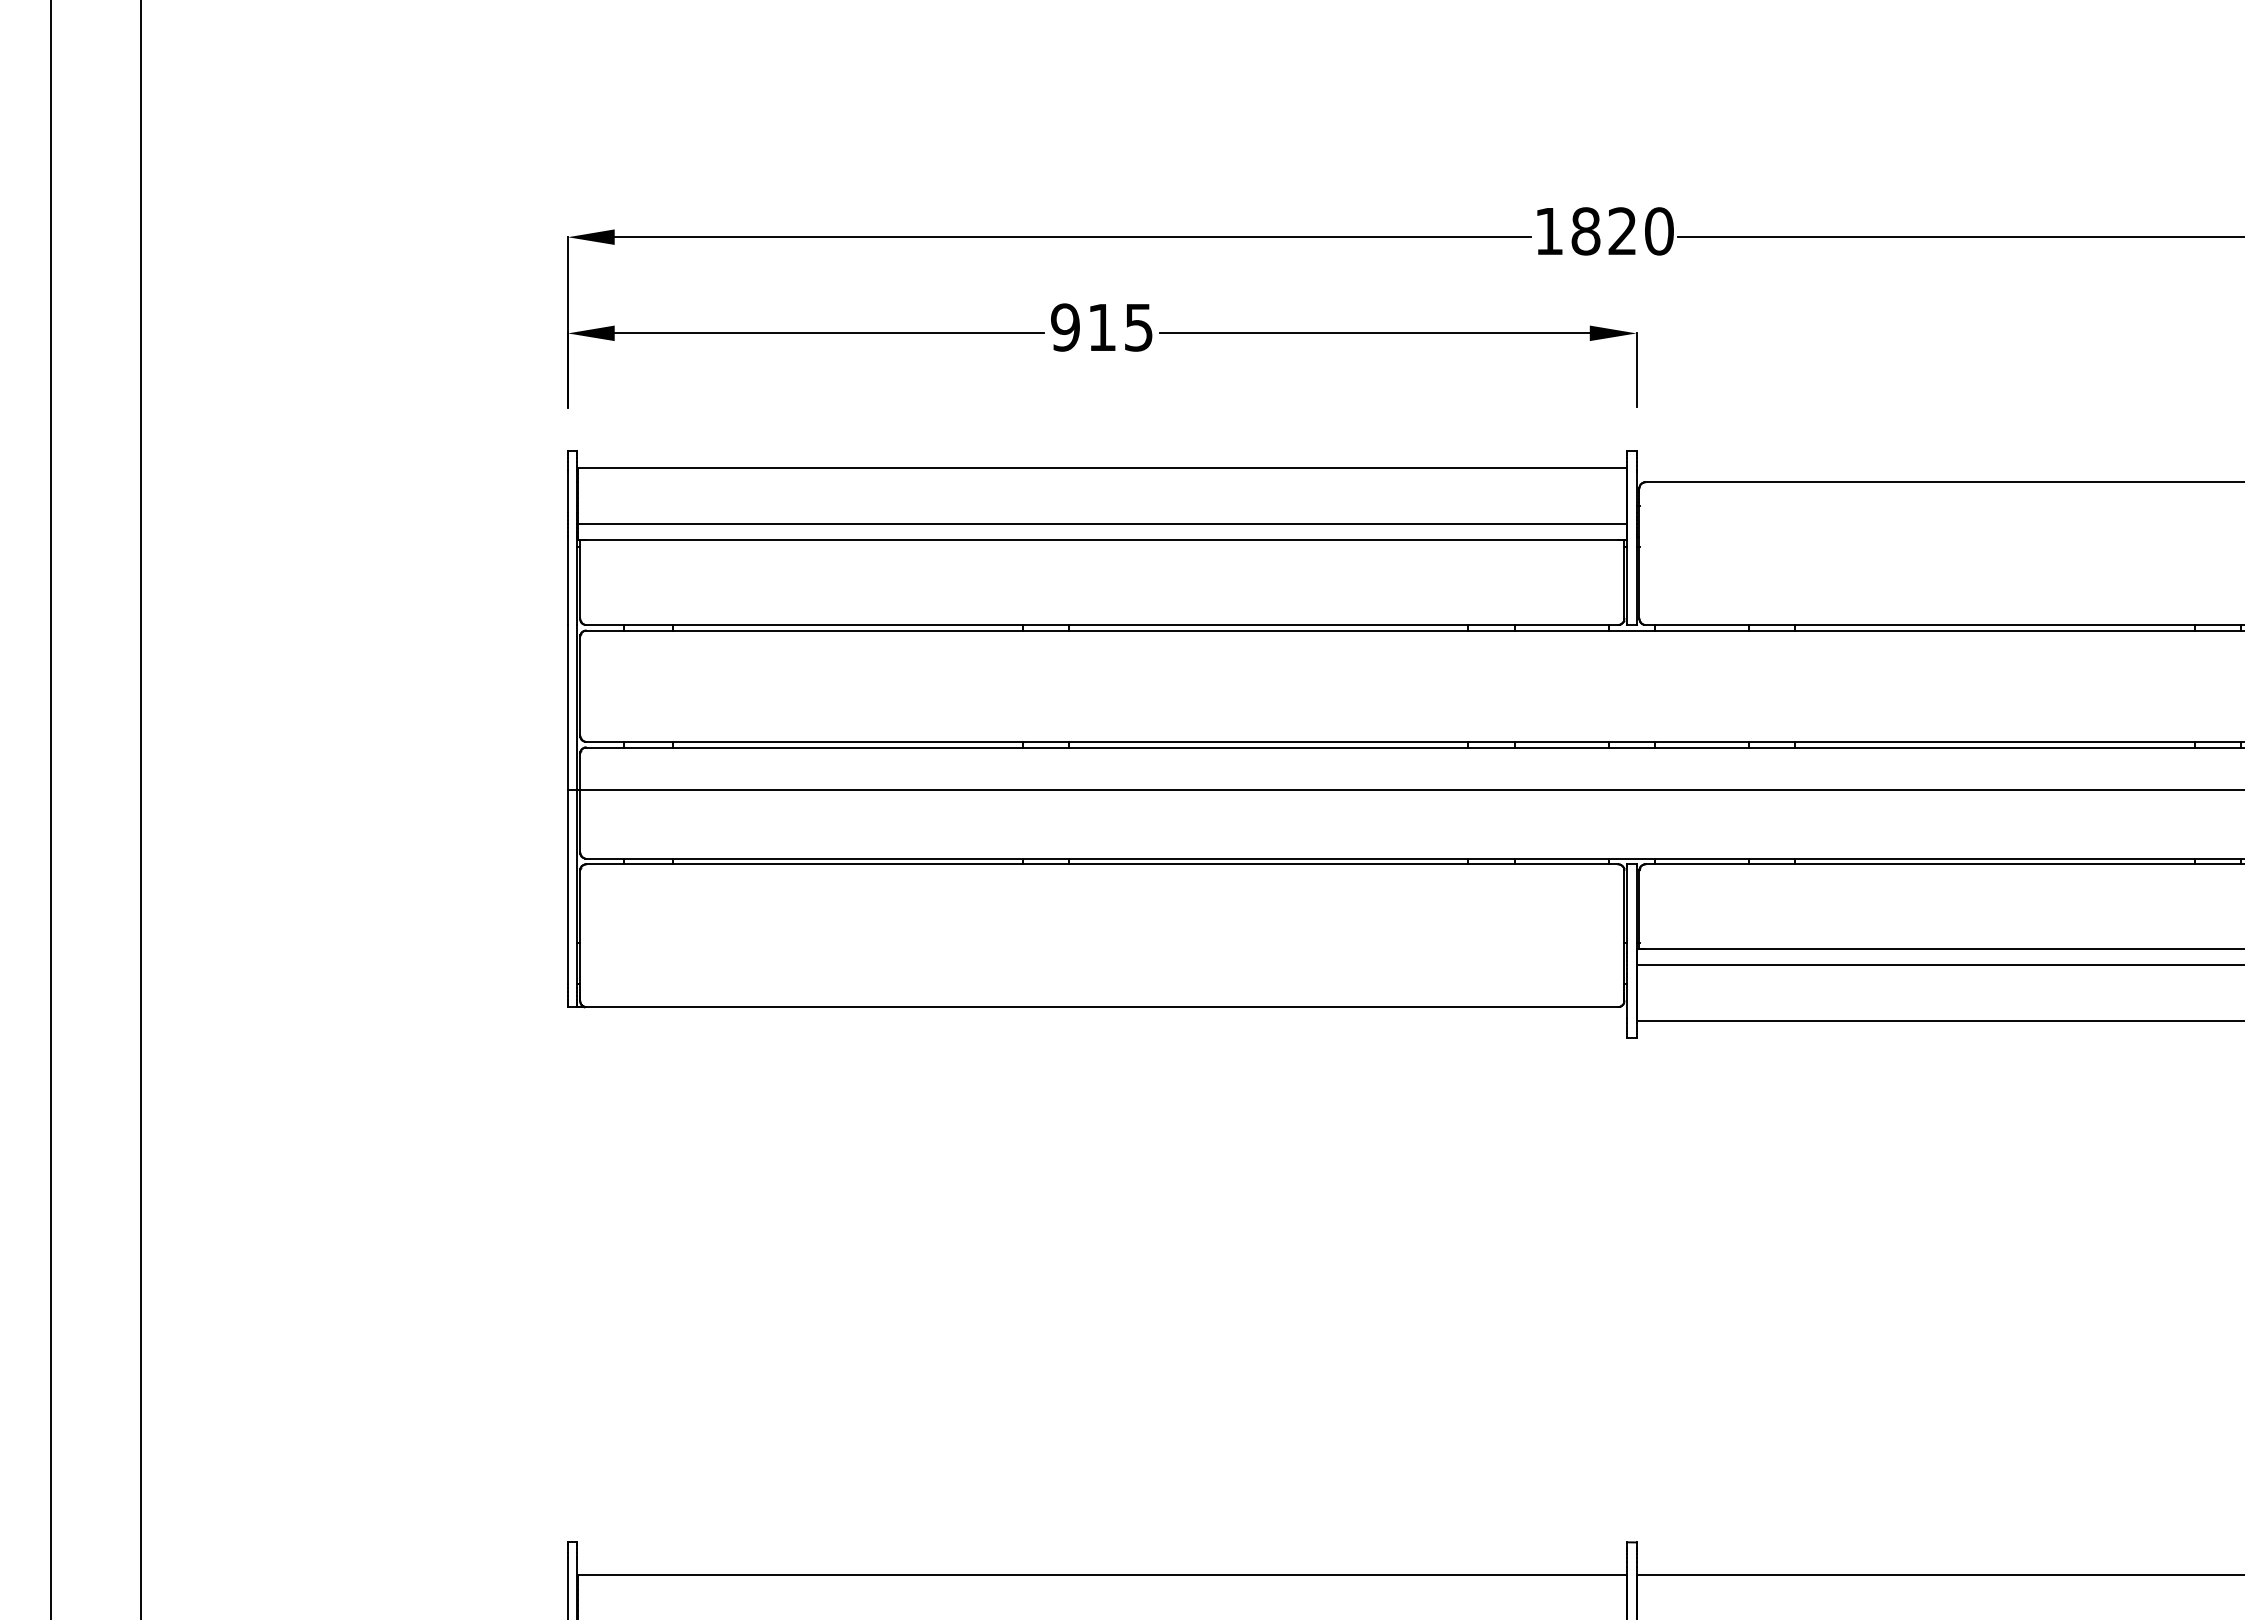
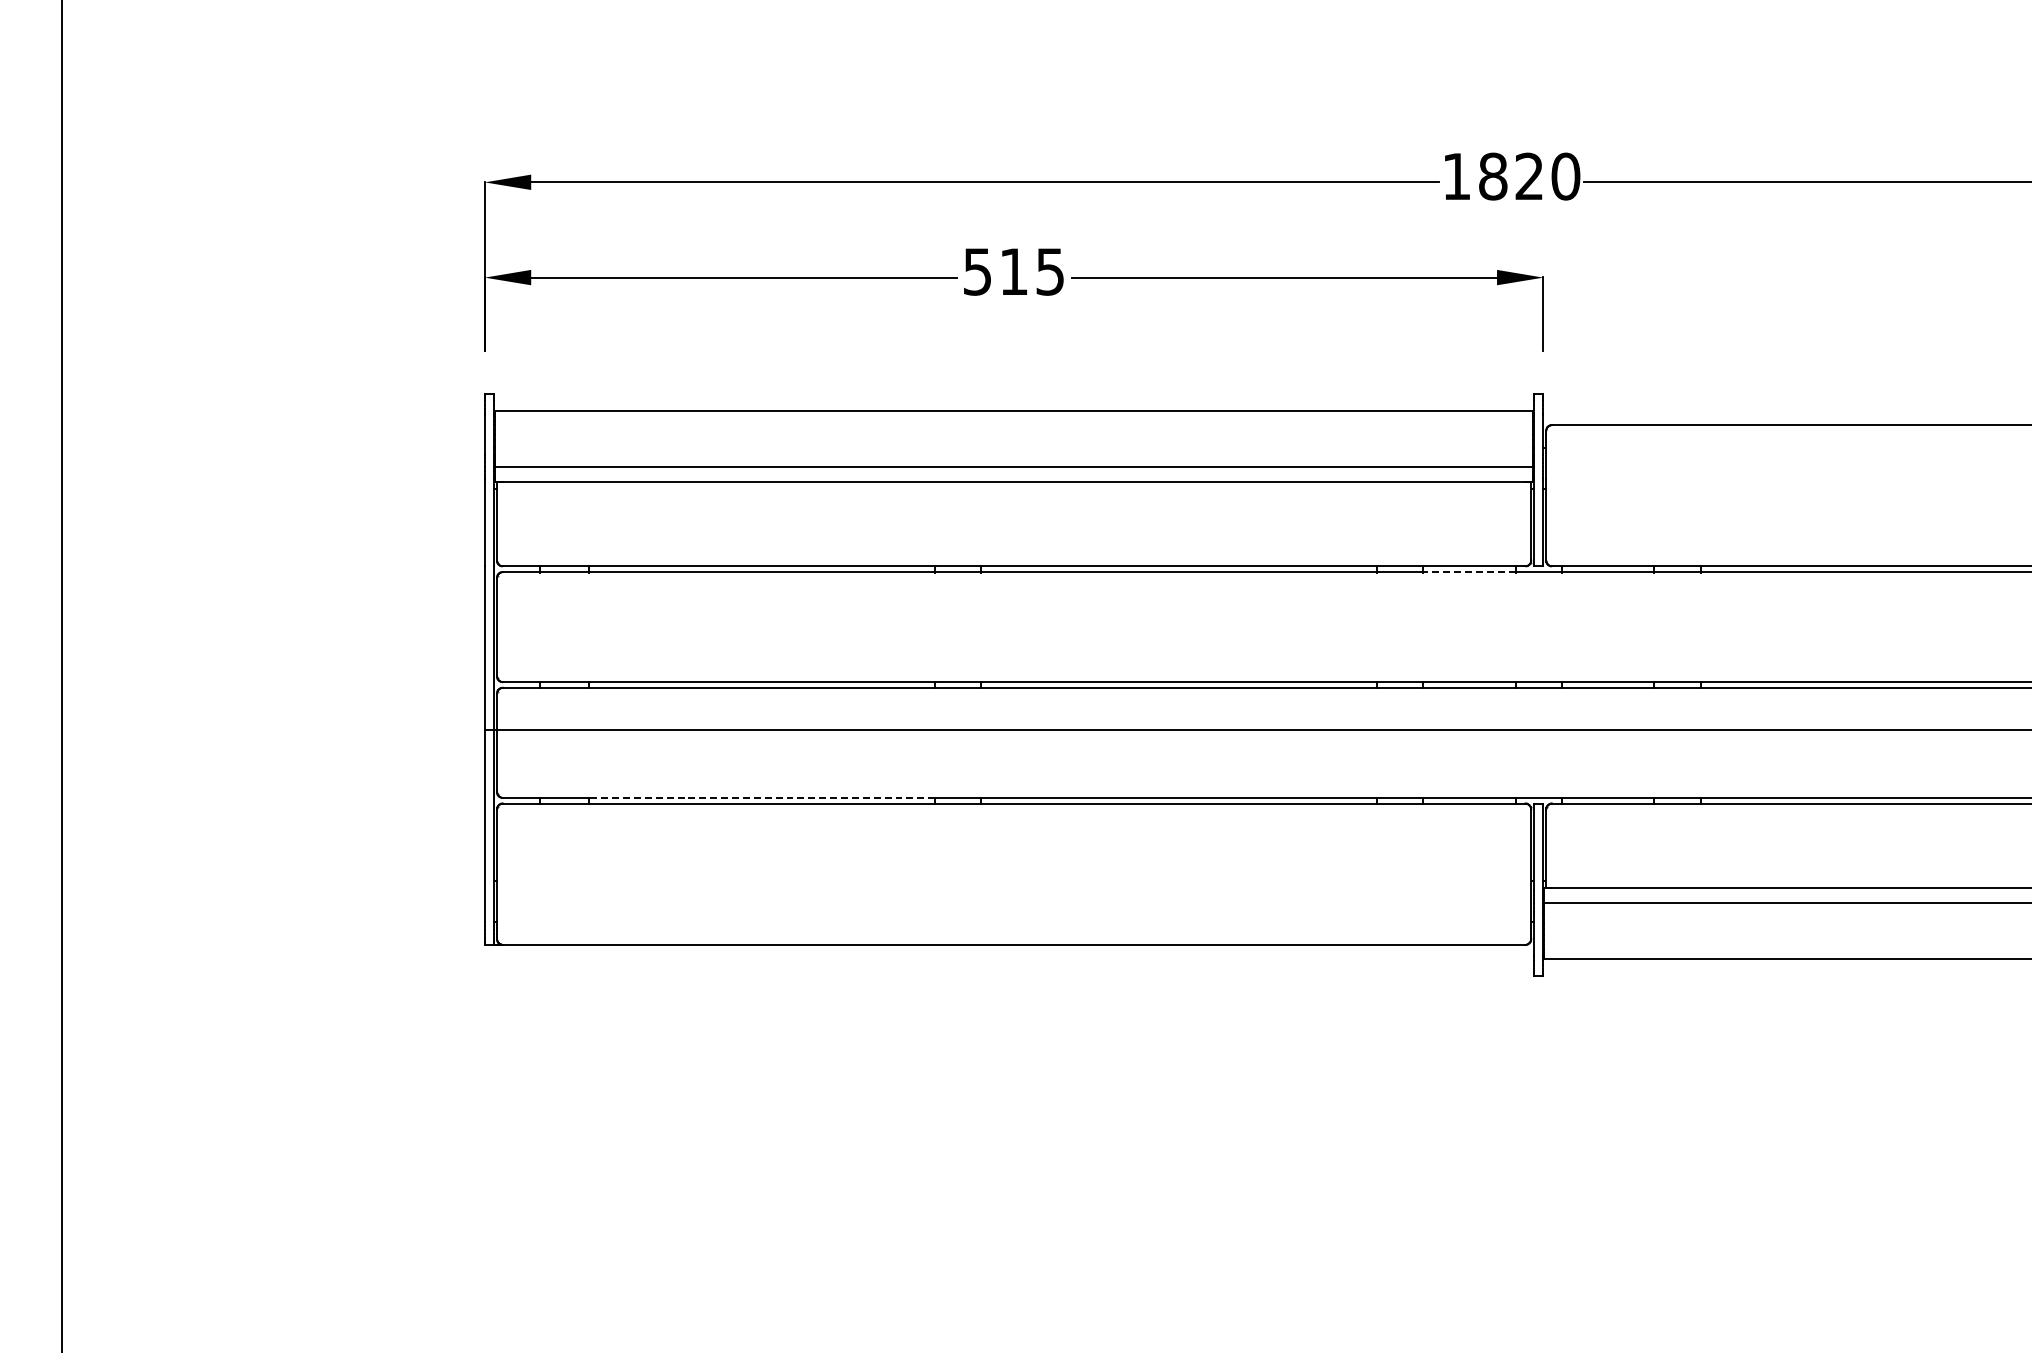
text: (1065, 327) -> (977, 271), 915 -> 515
line: (1561, 630) -> (1468, 571), solid -> dashed
line: (847, 858) -> (761, 797), solid -> dashed

